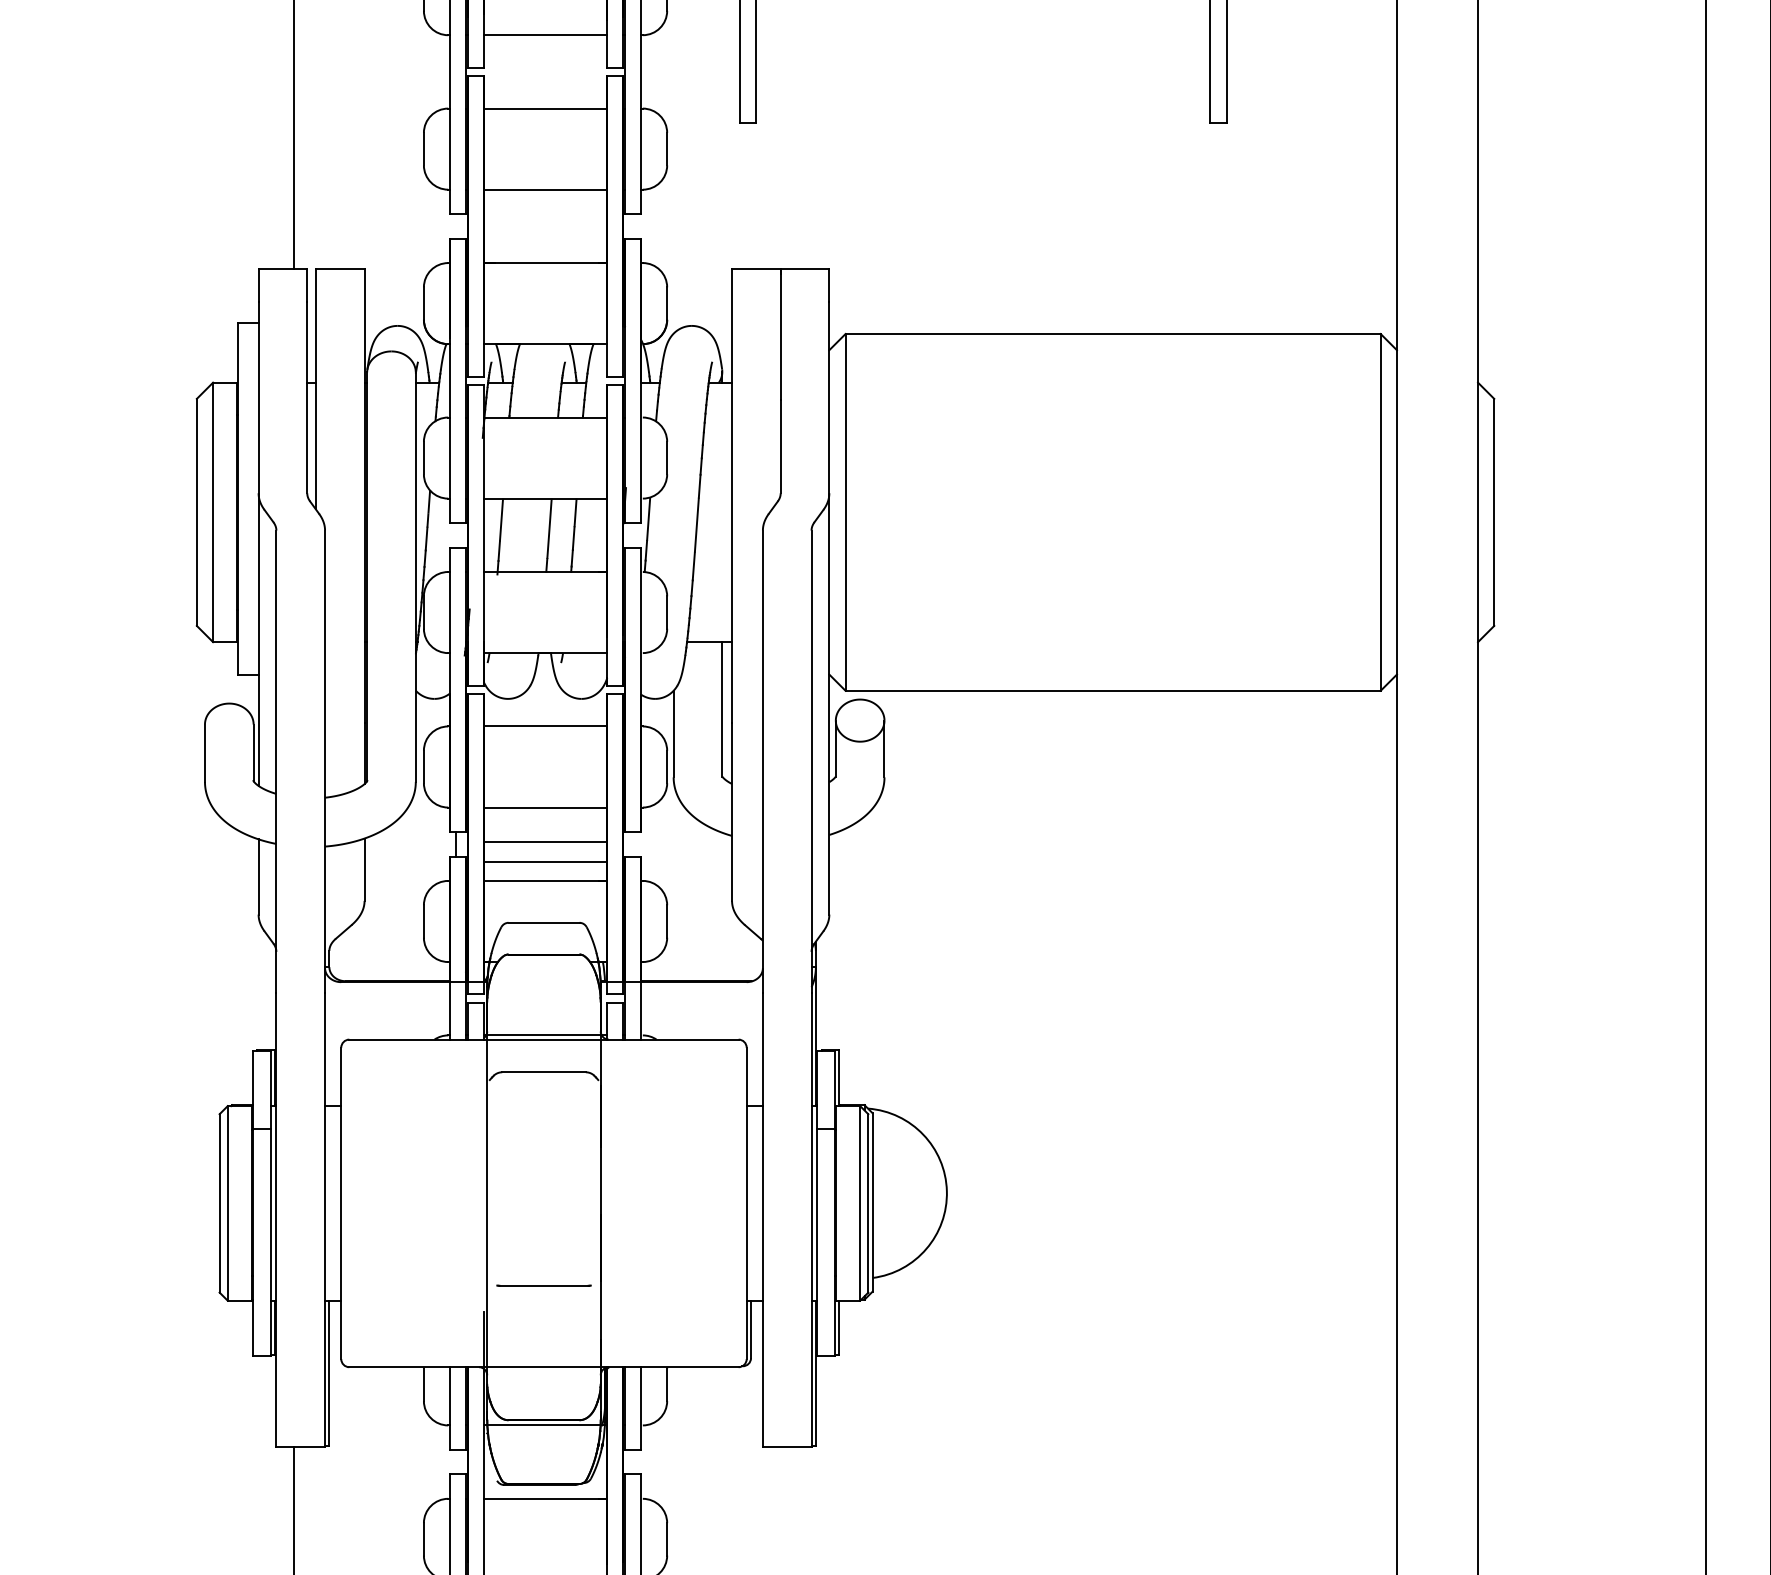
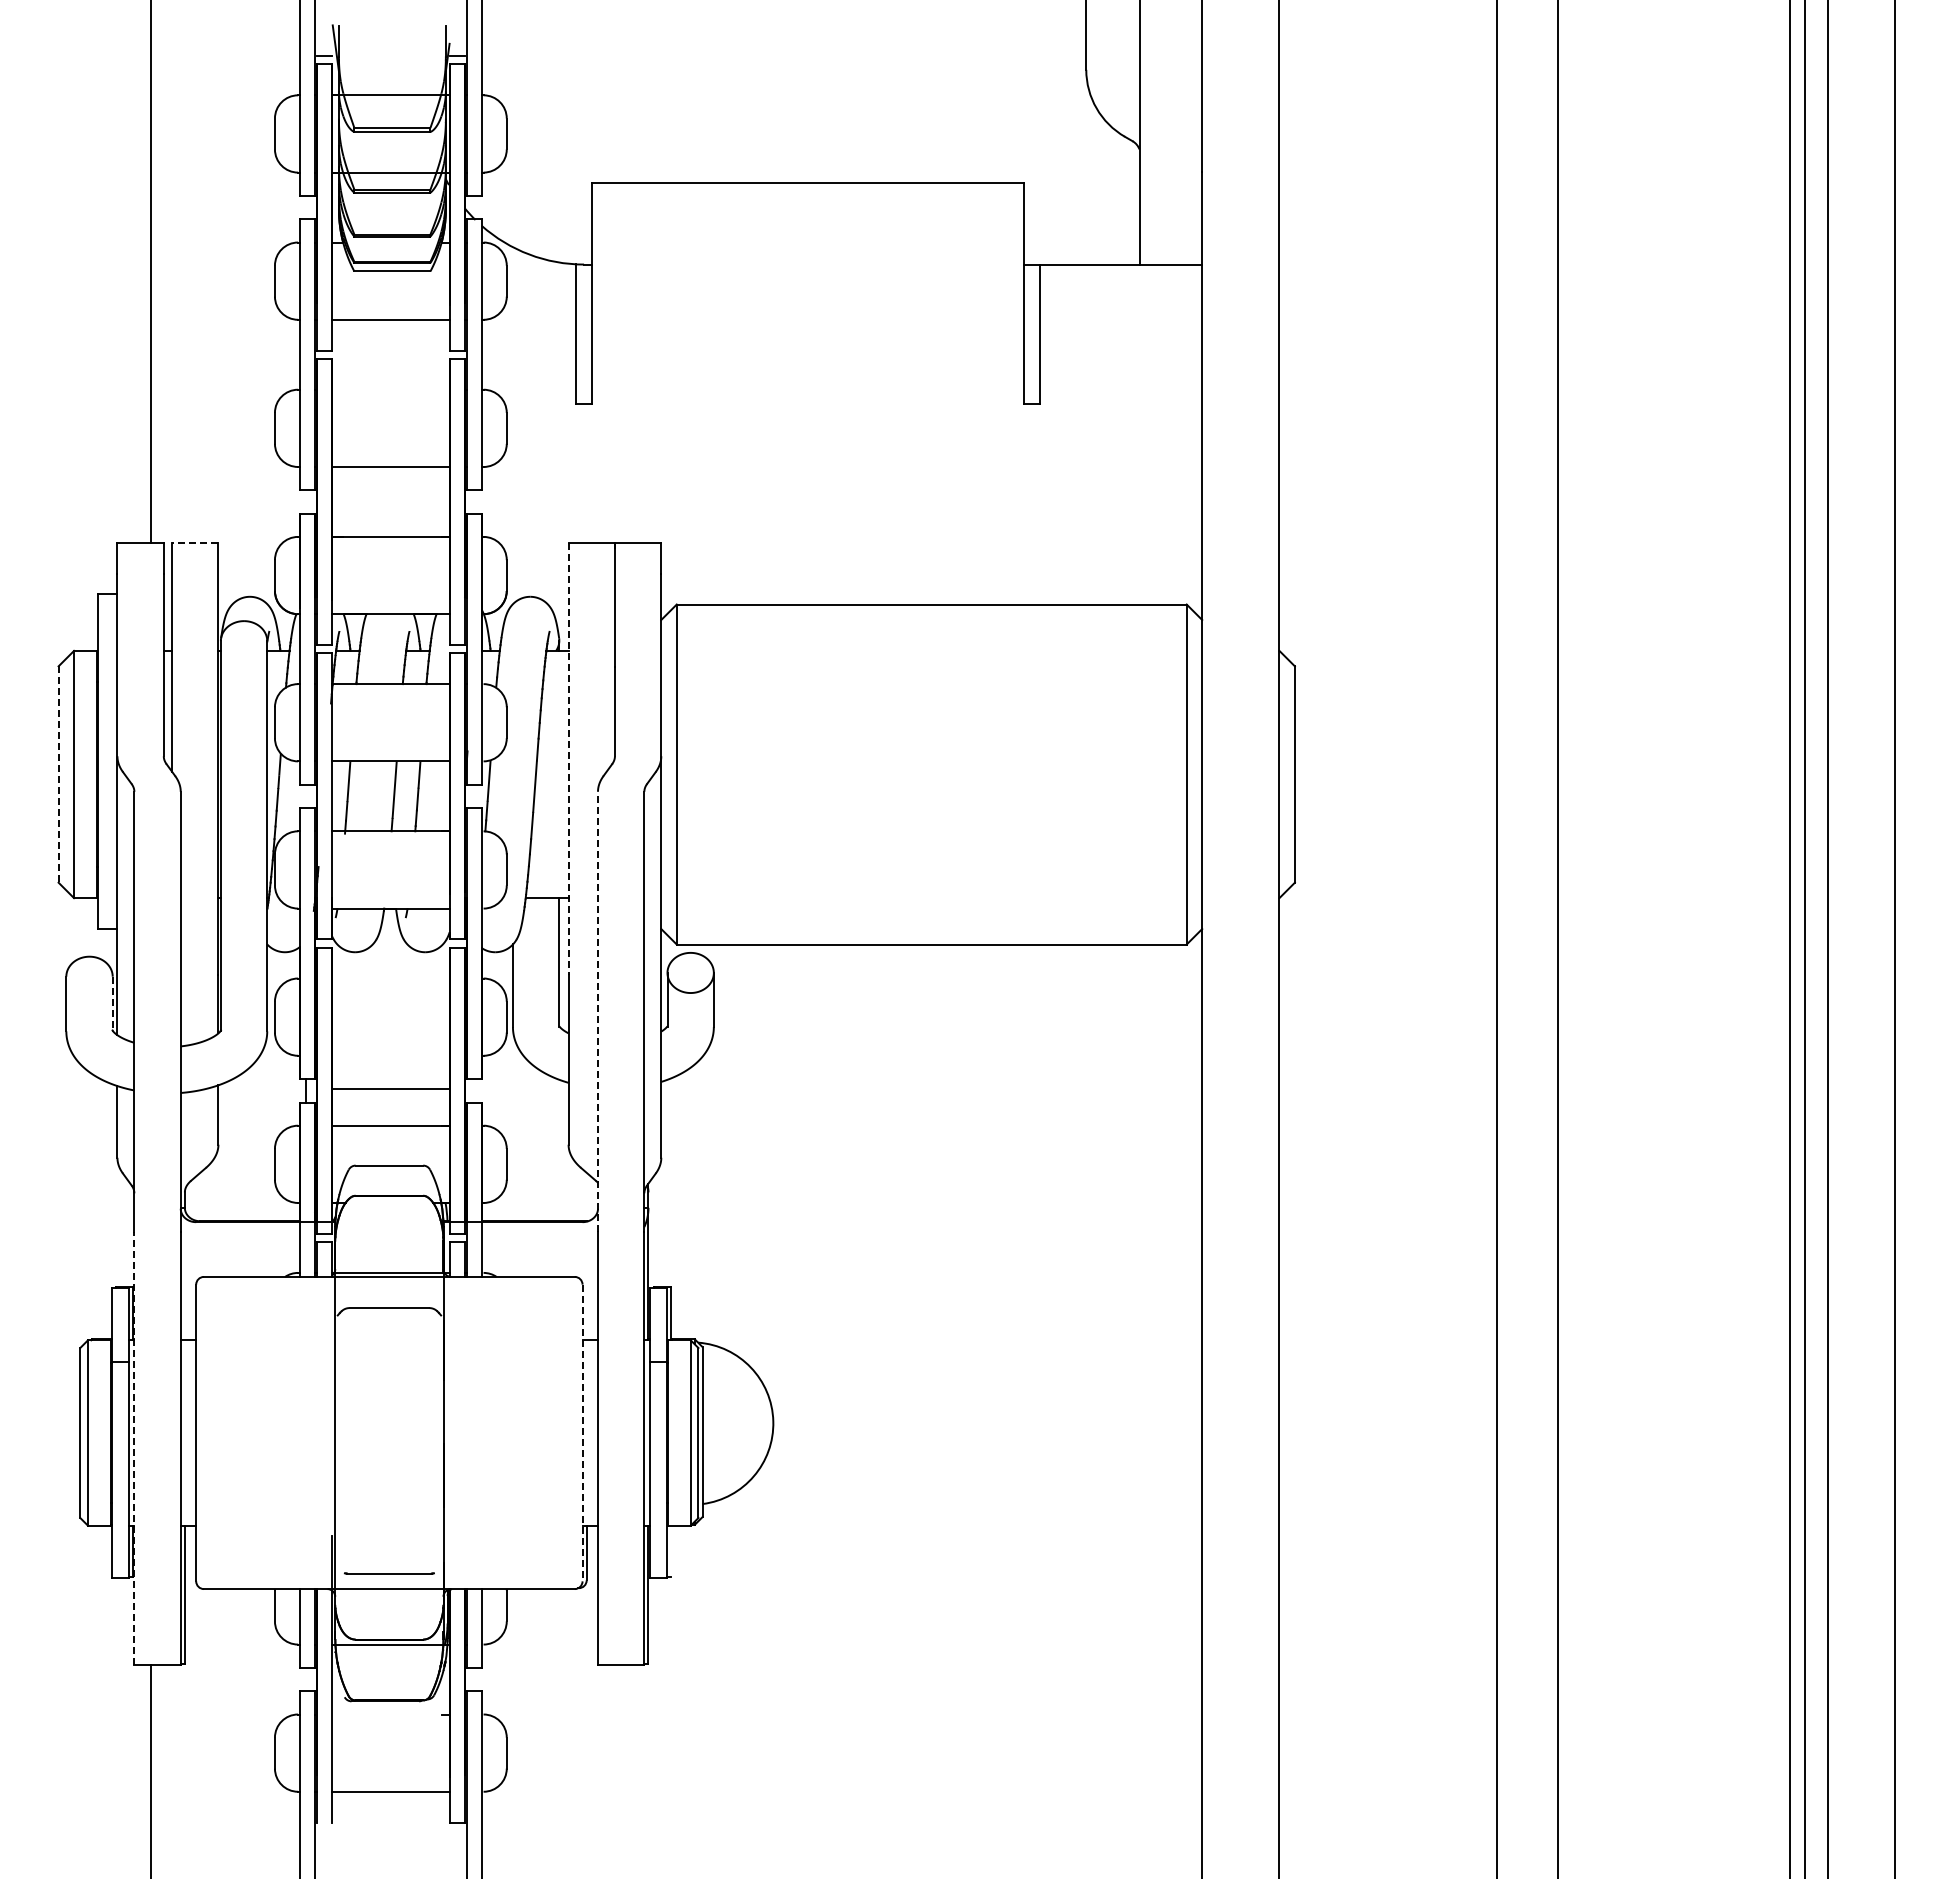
line: (545, 108) -> (390, 389), removed
line: (339, 268) -> (194, 542), solid -> dashed
line: (731, 496) -> (568, 759), solid -> dashed
line: (196, 513) -> (58, 775), solid -> dashed
line: (545, 726) -> (390, 978), removed
line: (253, 752) -> (112, 1003), solid -> dashed
line: (763, 761) -> (598, 1011), solid -> dashed
line: (545, 807) -> (390, 1055), removed
line: (545, 862) -> (390, 1108), removed
line: (746, 1203) -> (582, 1433), solid -> dashed
line: (276, 1219) -> (134, 1448), solid -> dashed
line: (544, 1285) -> (389, 1573), moved
line: (838, 1327) -> (670, 1551), removed
line: (545, 1498) -> (390, 1714), removed

